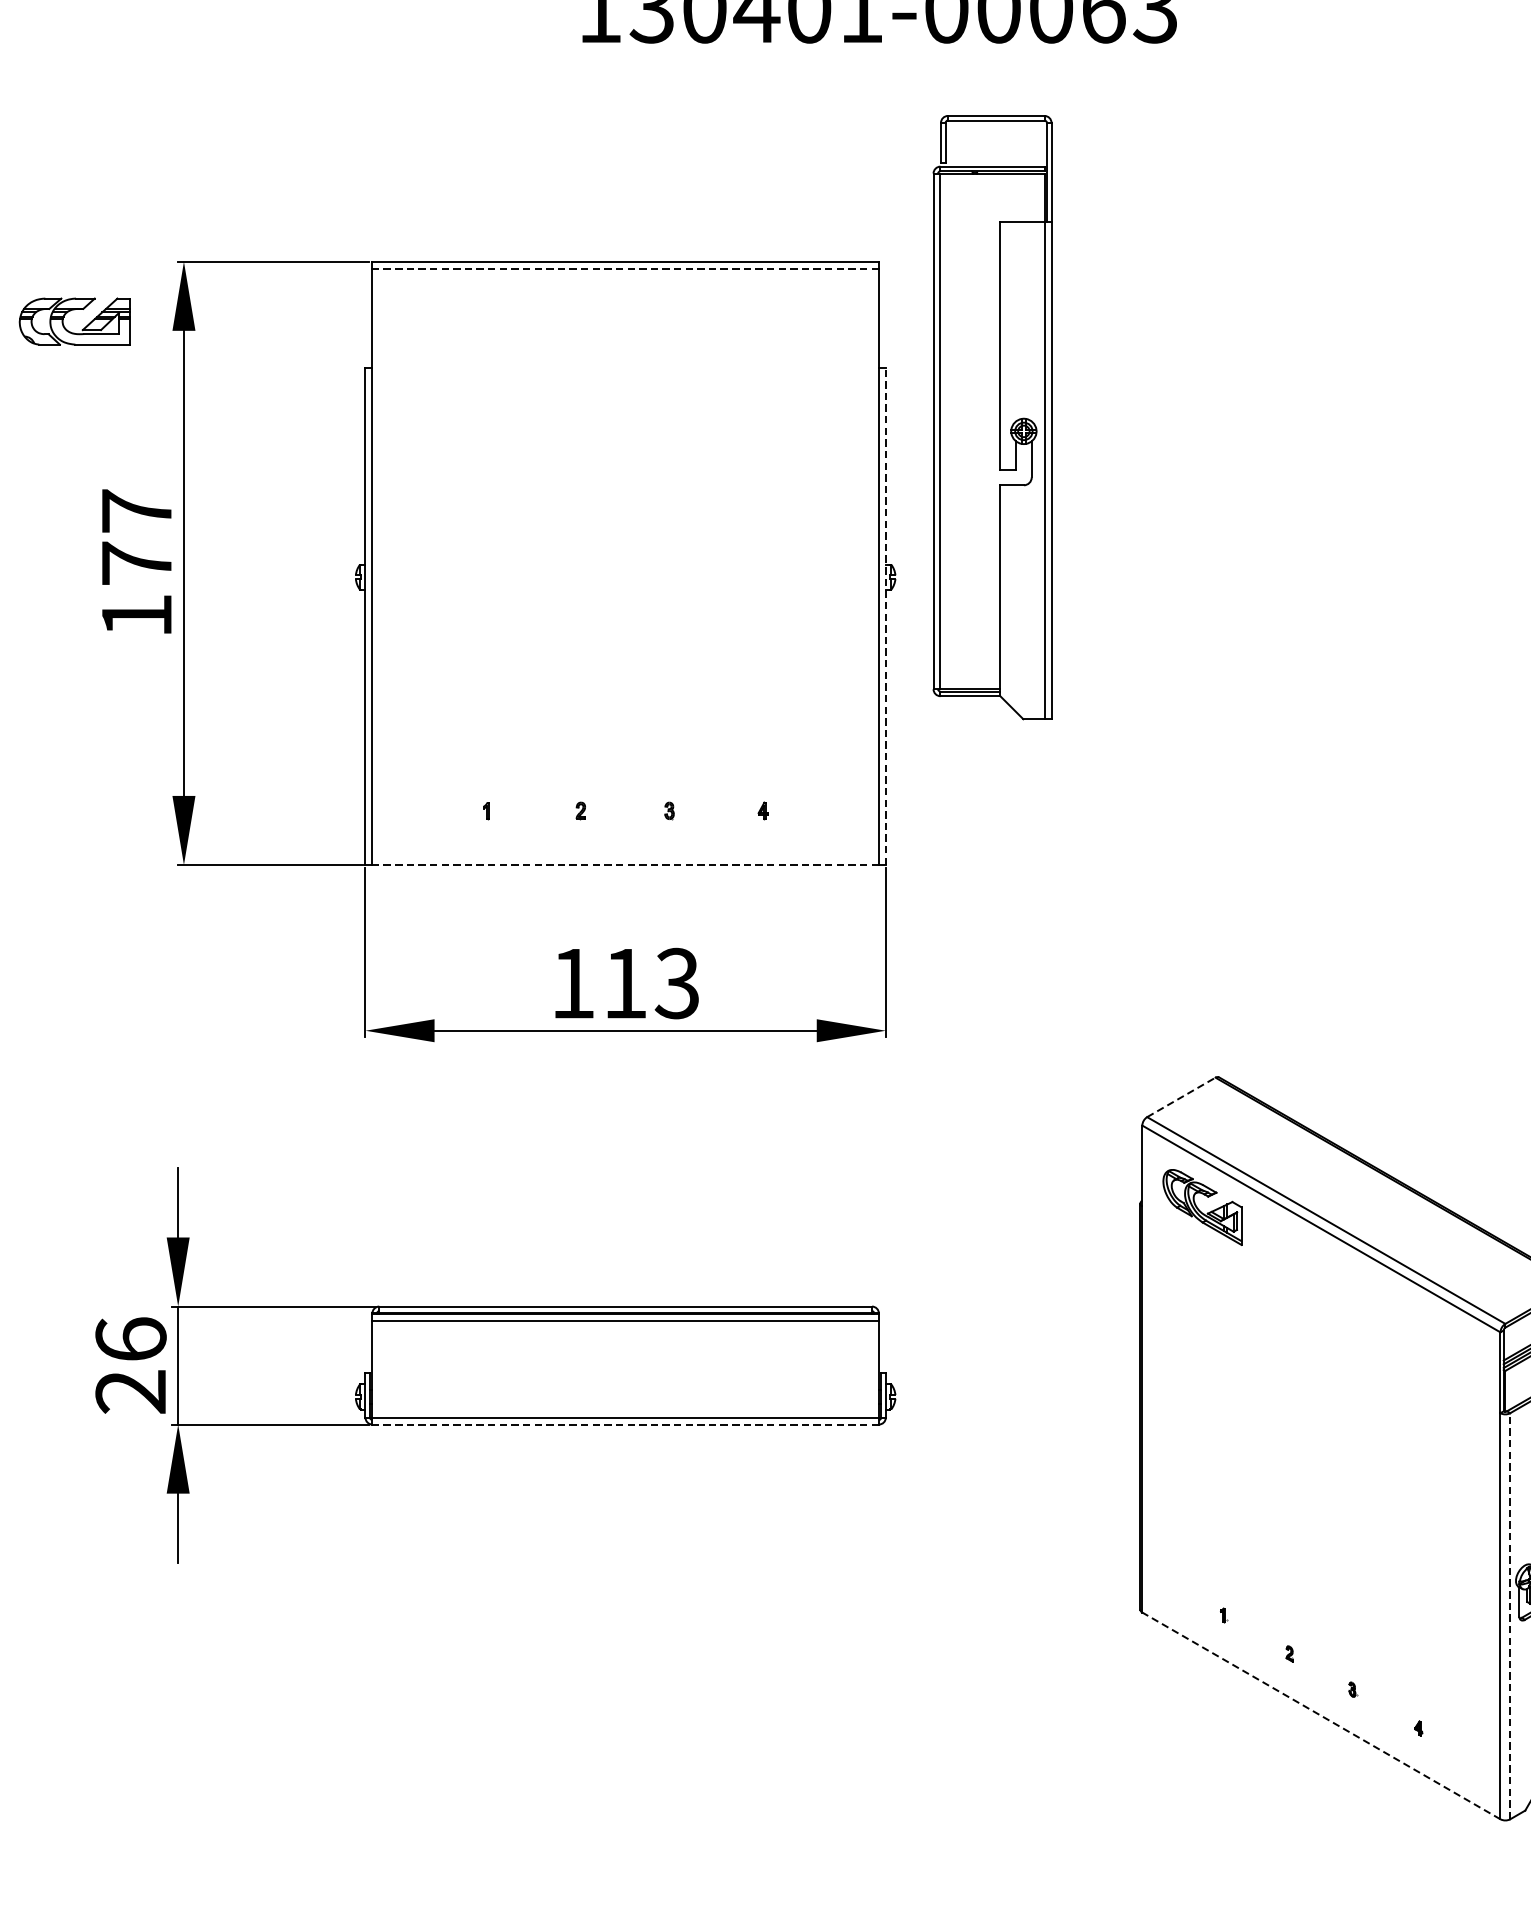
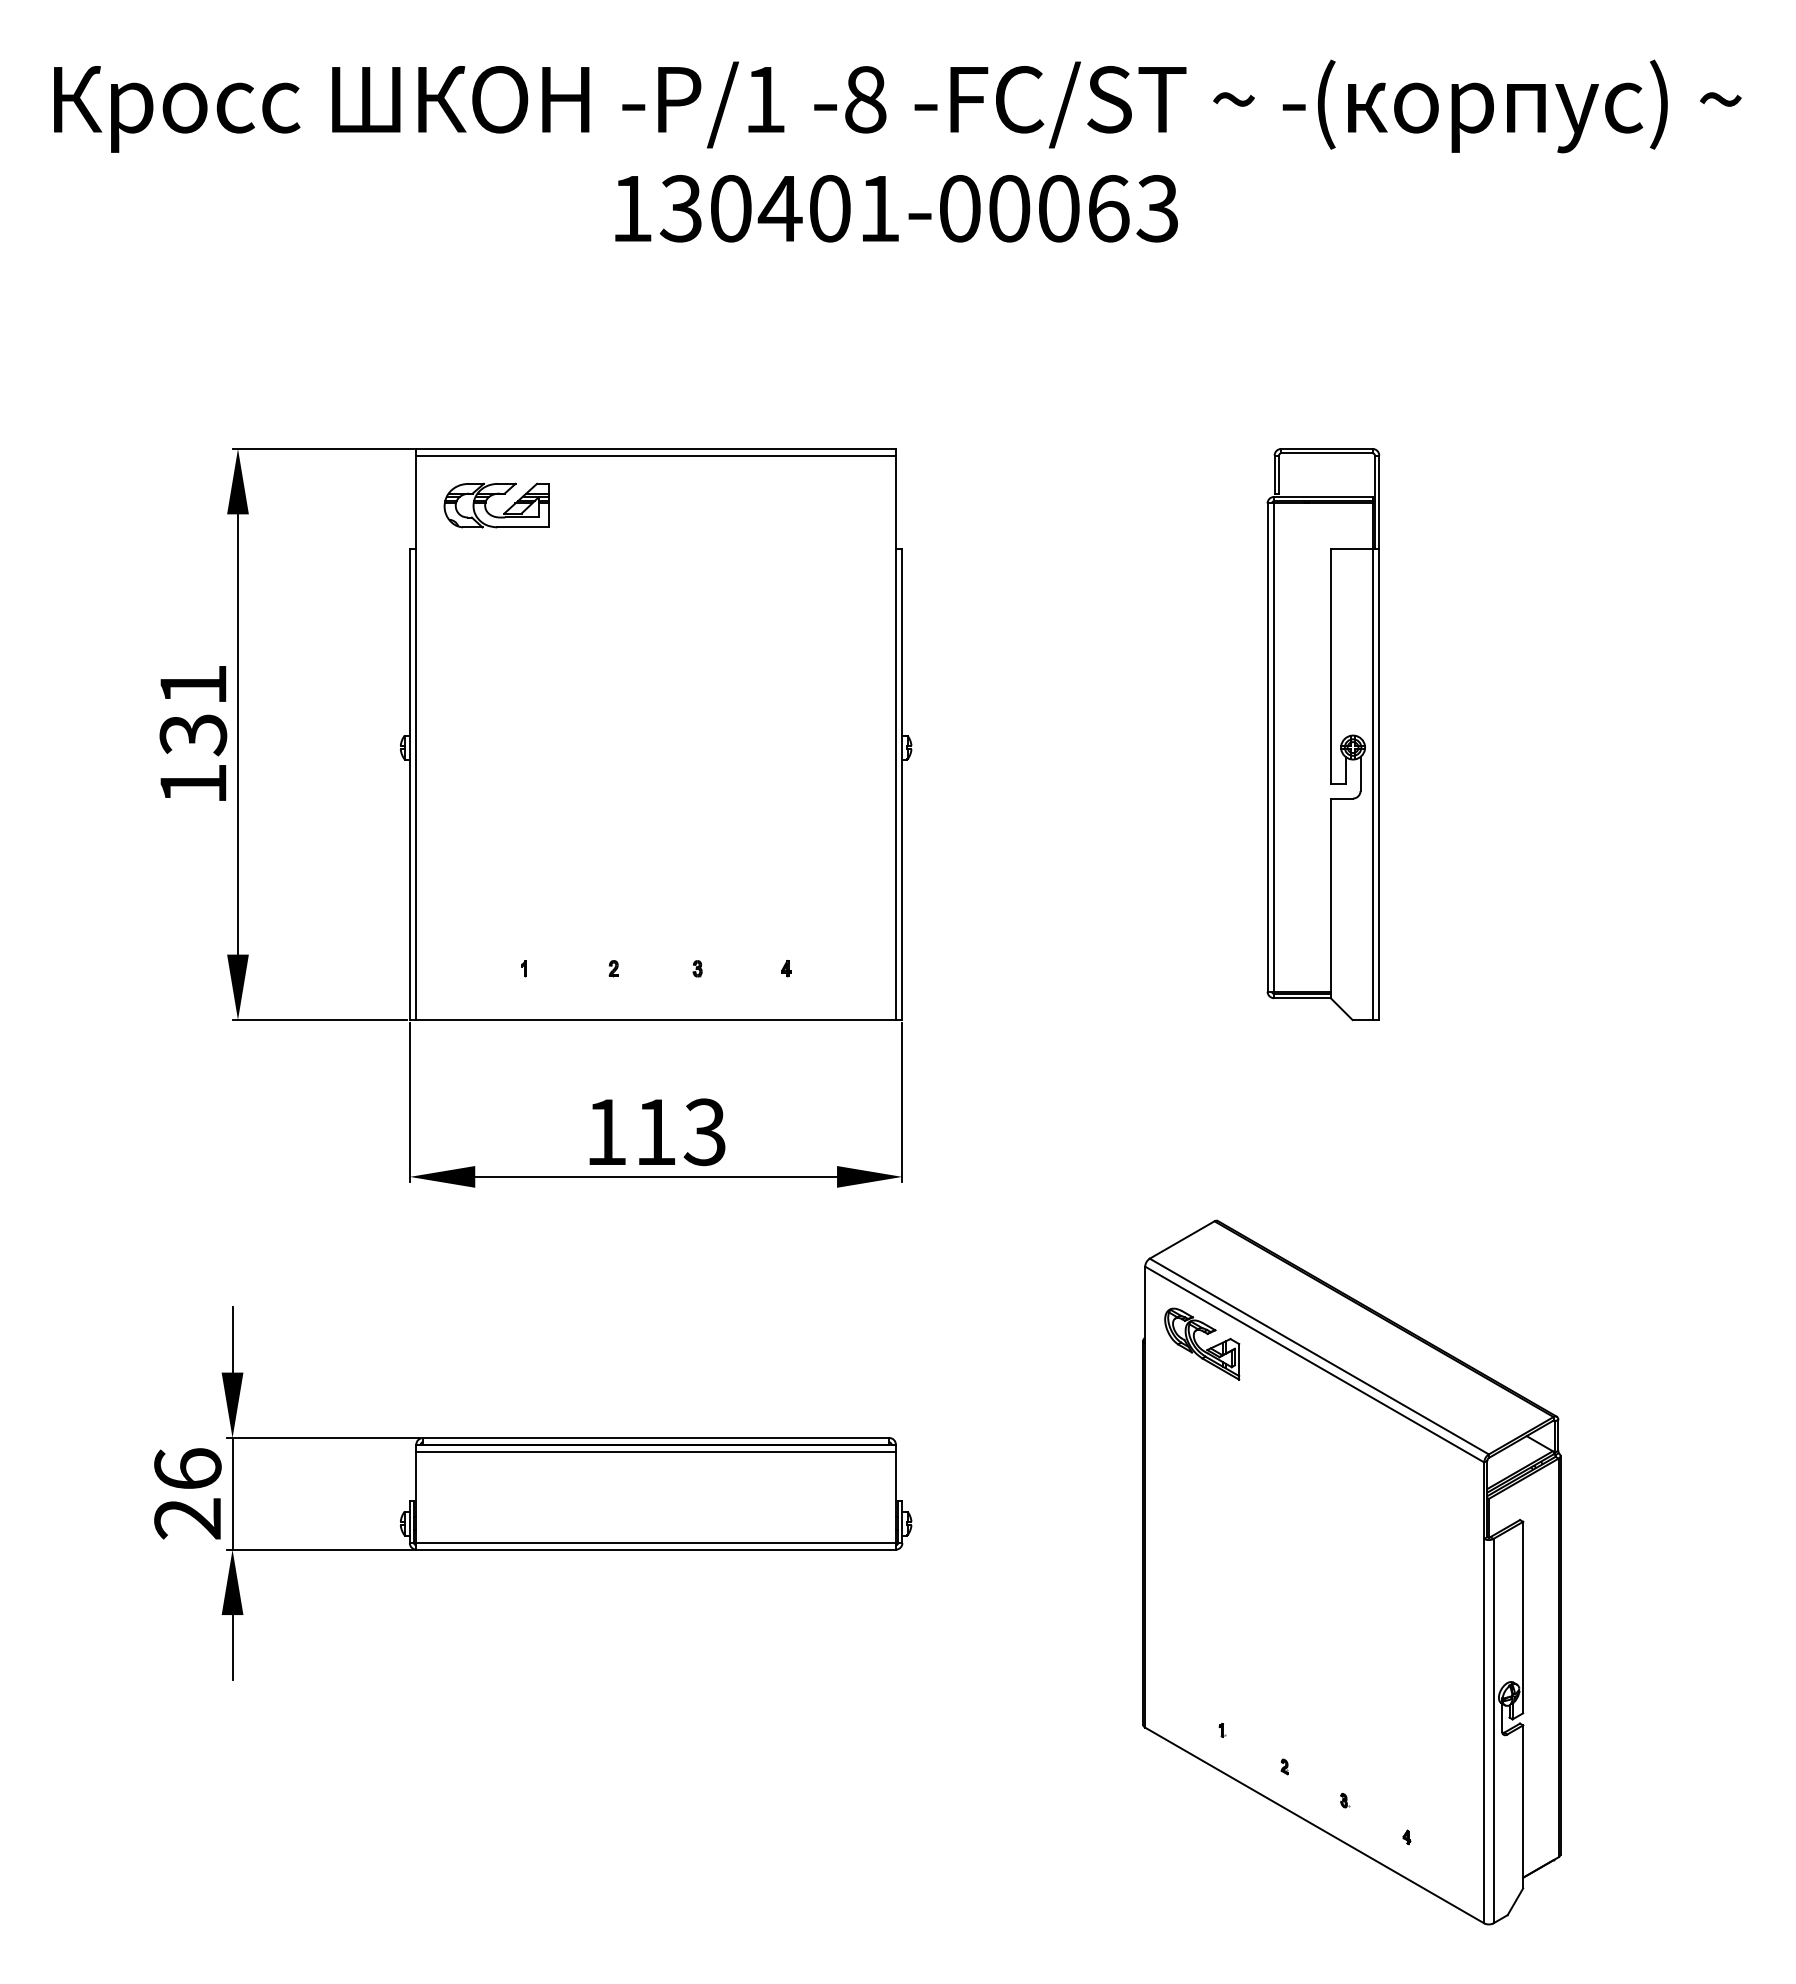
line: (626, 268) -> (656, 455), dashed -> solid
part: (67, 328) -> (489, 512), moved
part: (992, 417) -> (1323, 734), moved
text: (136, 538) -> (193, 710), 177 -> 131
line: (885, 616) -> (902, 784), dashed -> solid
line: (626, 865) -> (656, 1020), dashed -> solid
line: (1181, 1096) -> (1182, 1239), dashed -> solid
line: (626, 1424) -> (656, 1549), dashed -> solid
line: (1510, 1615) -> (1493, 1730), dashed -> solid
line: (1321, 1715) -> (1314, 1825), dashed -> solid

